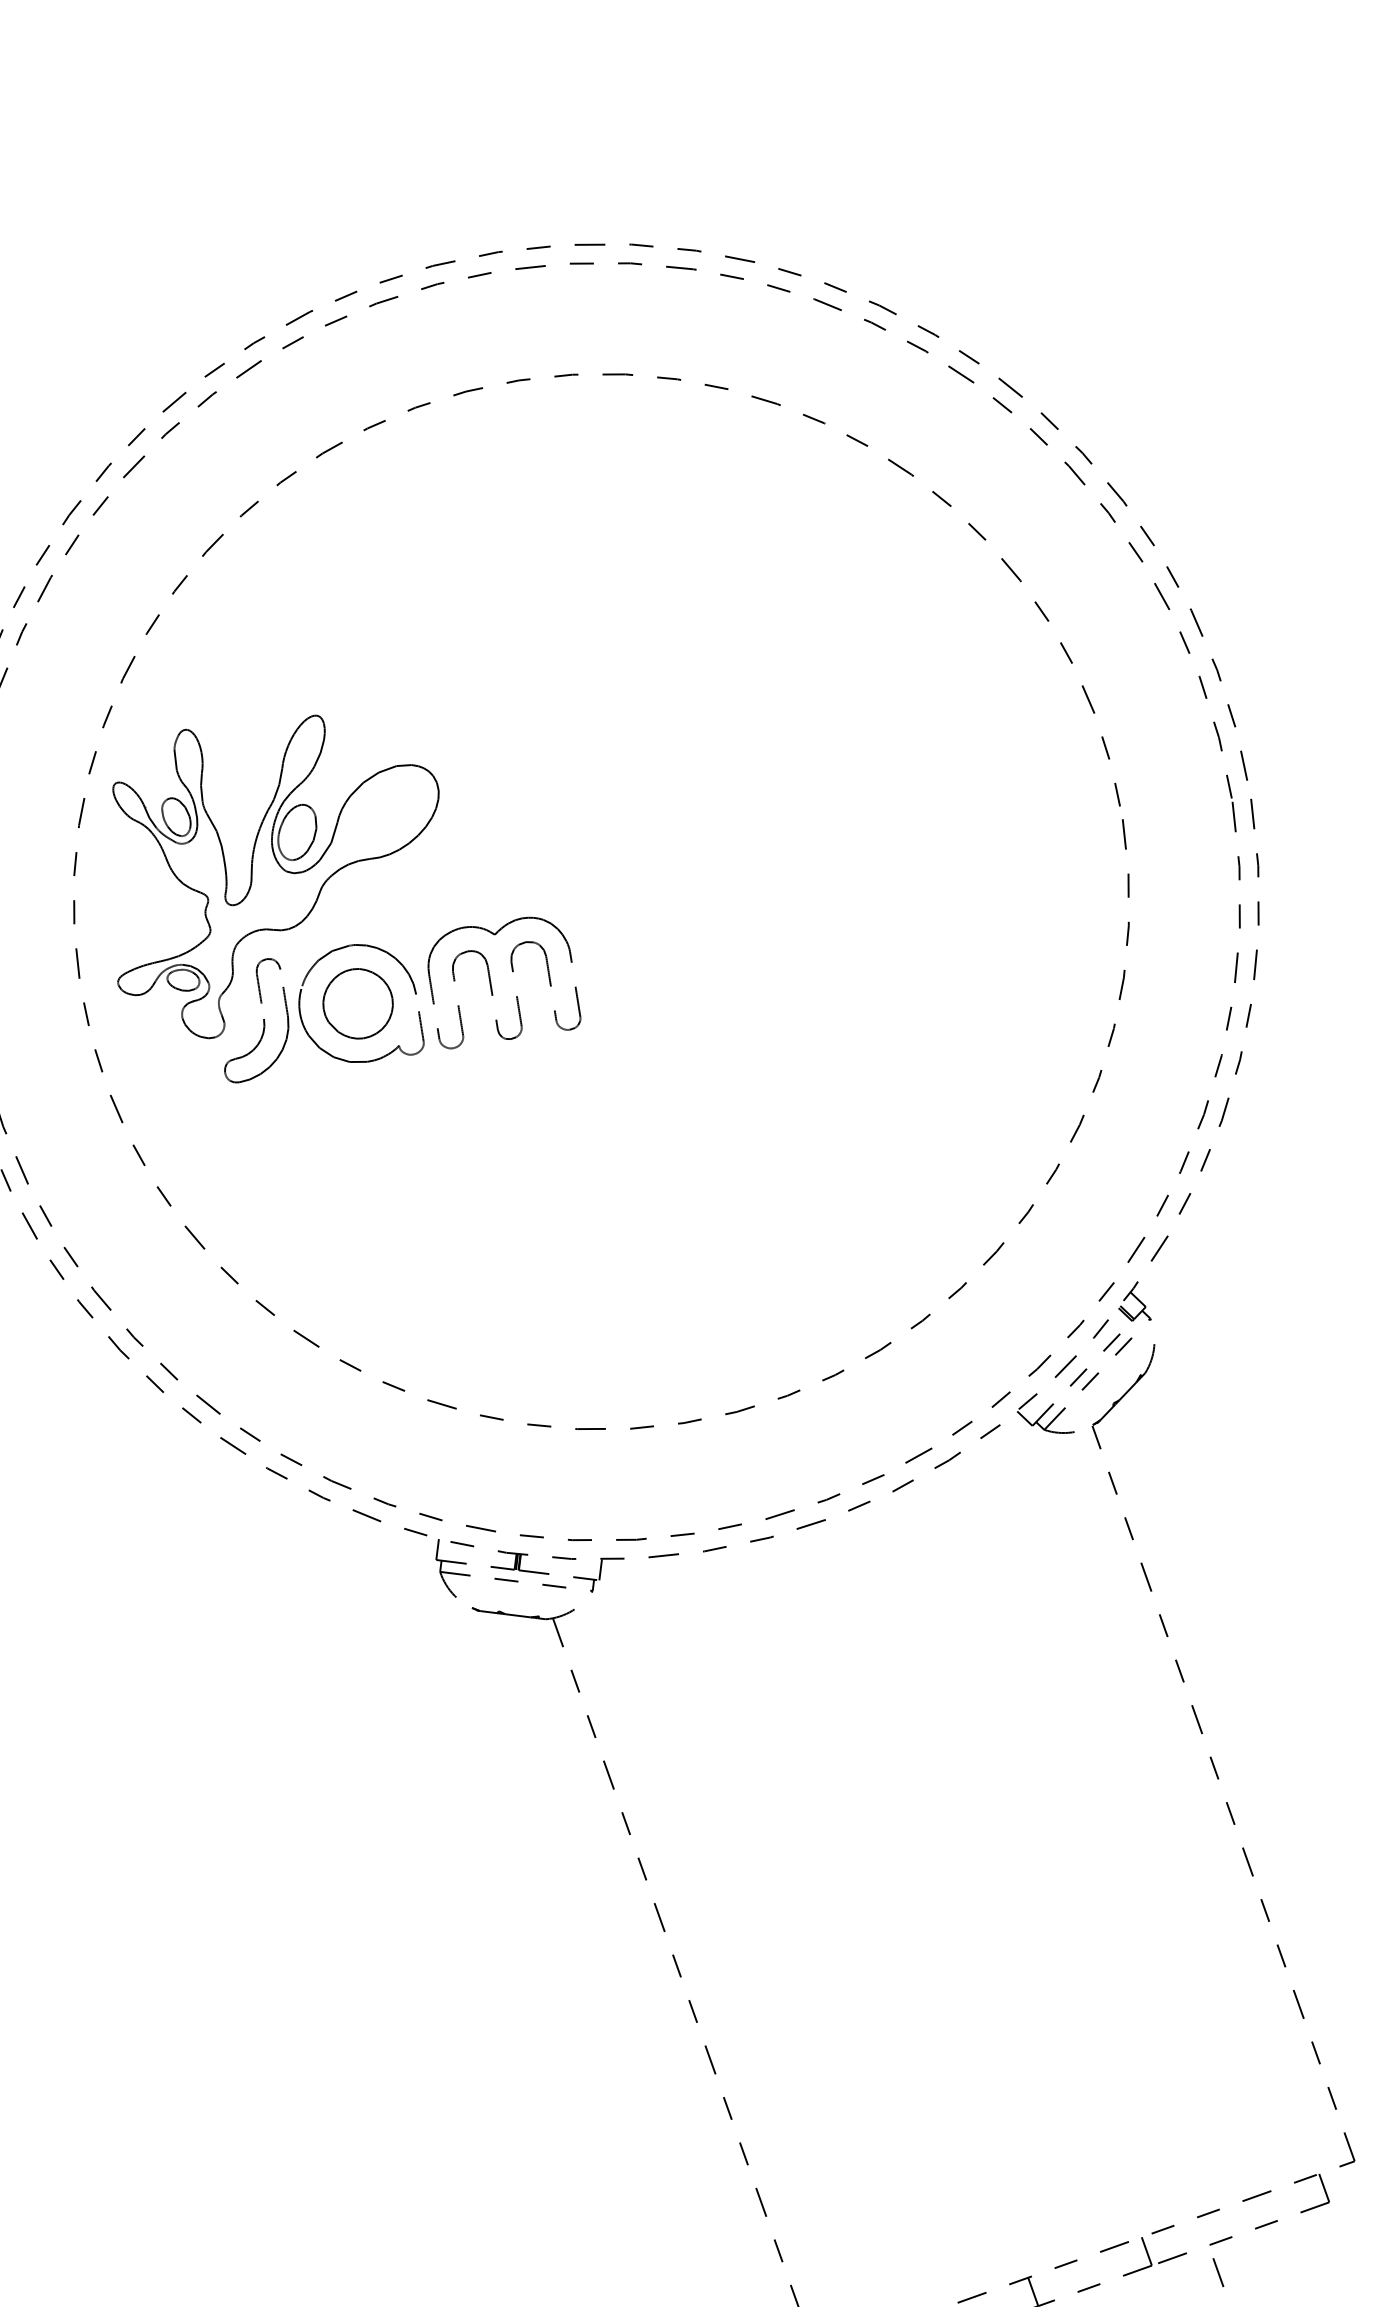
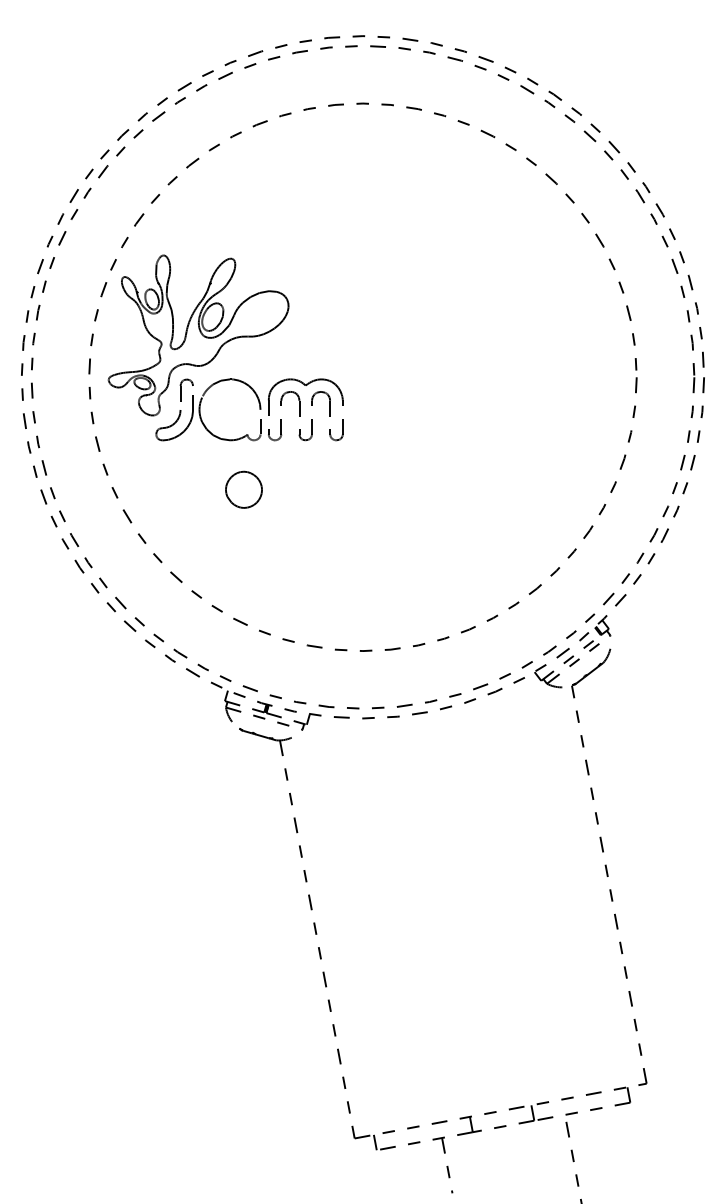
part: (357, 1003) -> (243, 489), moved

